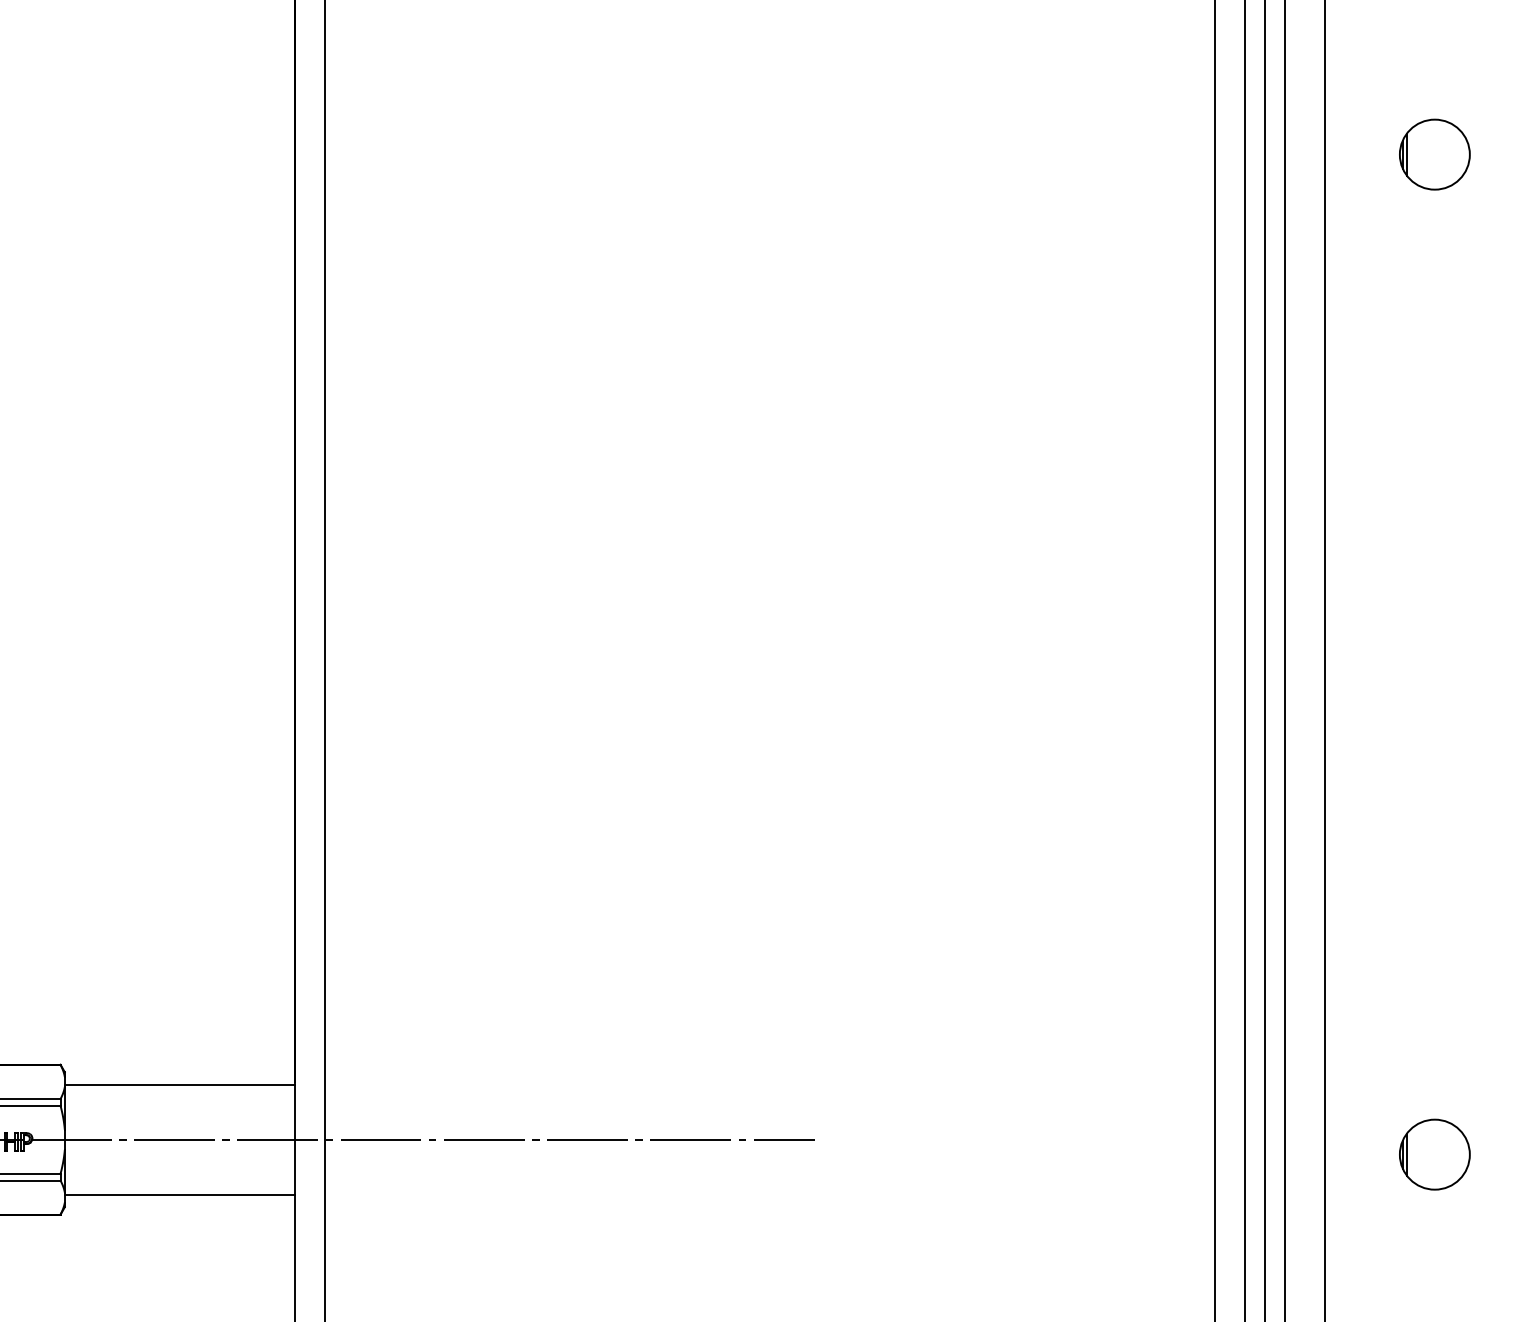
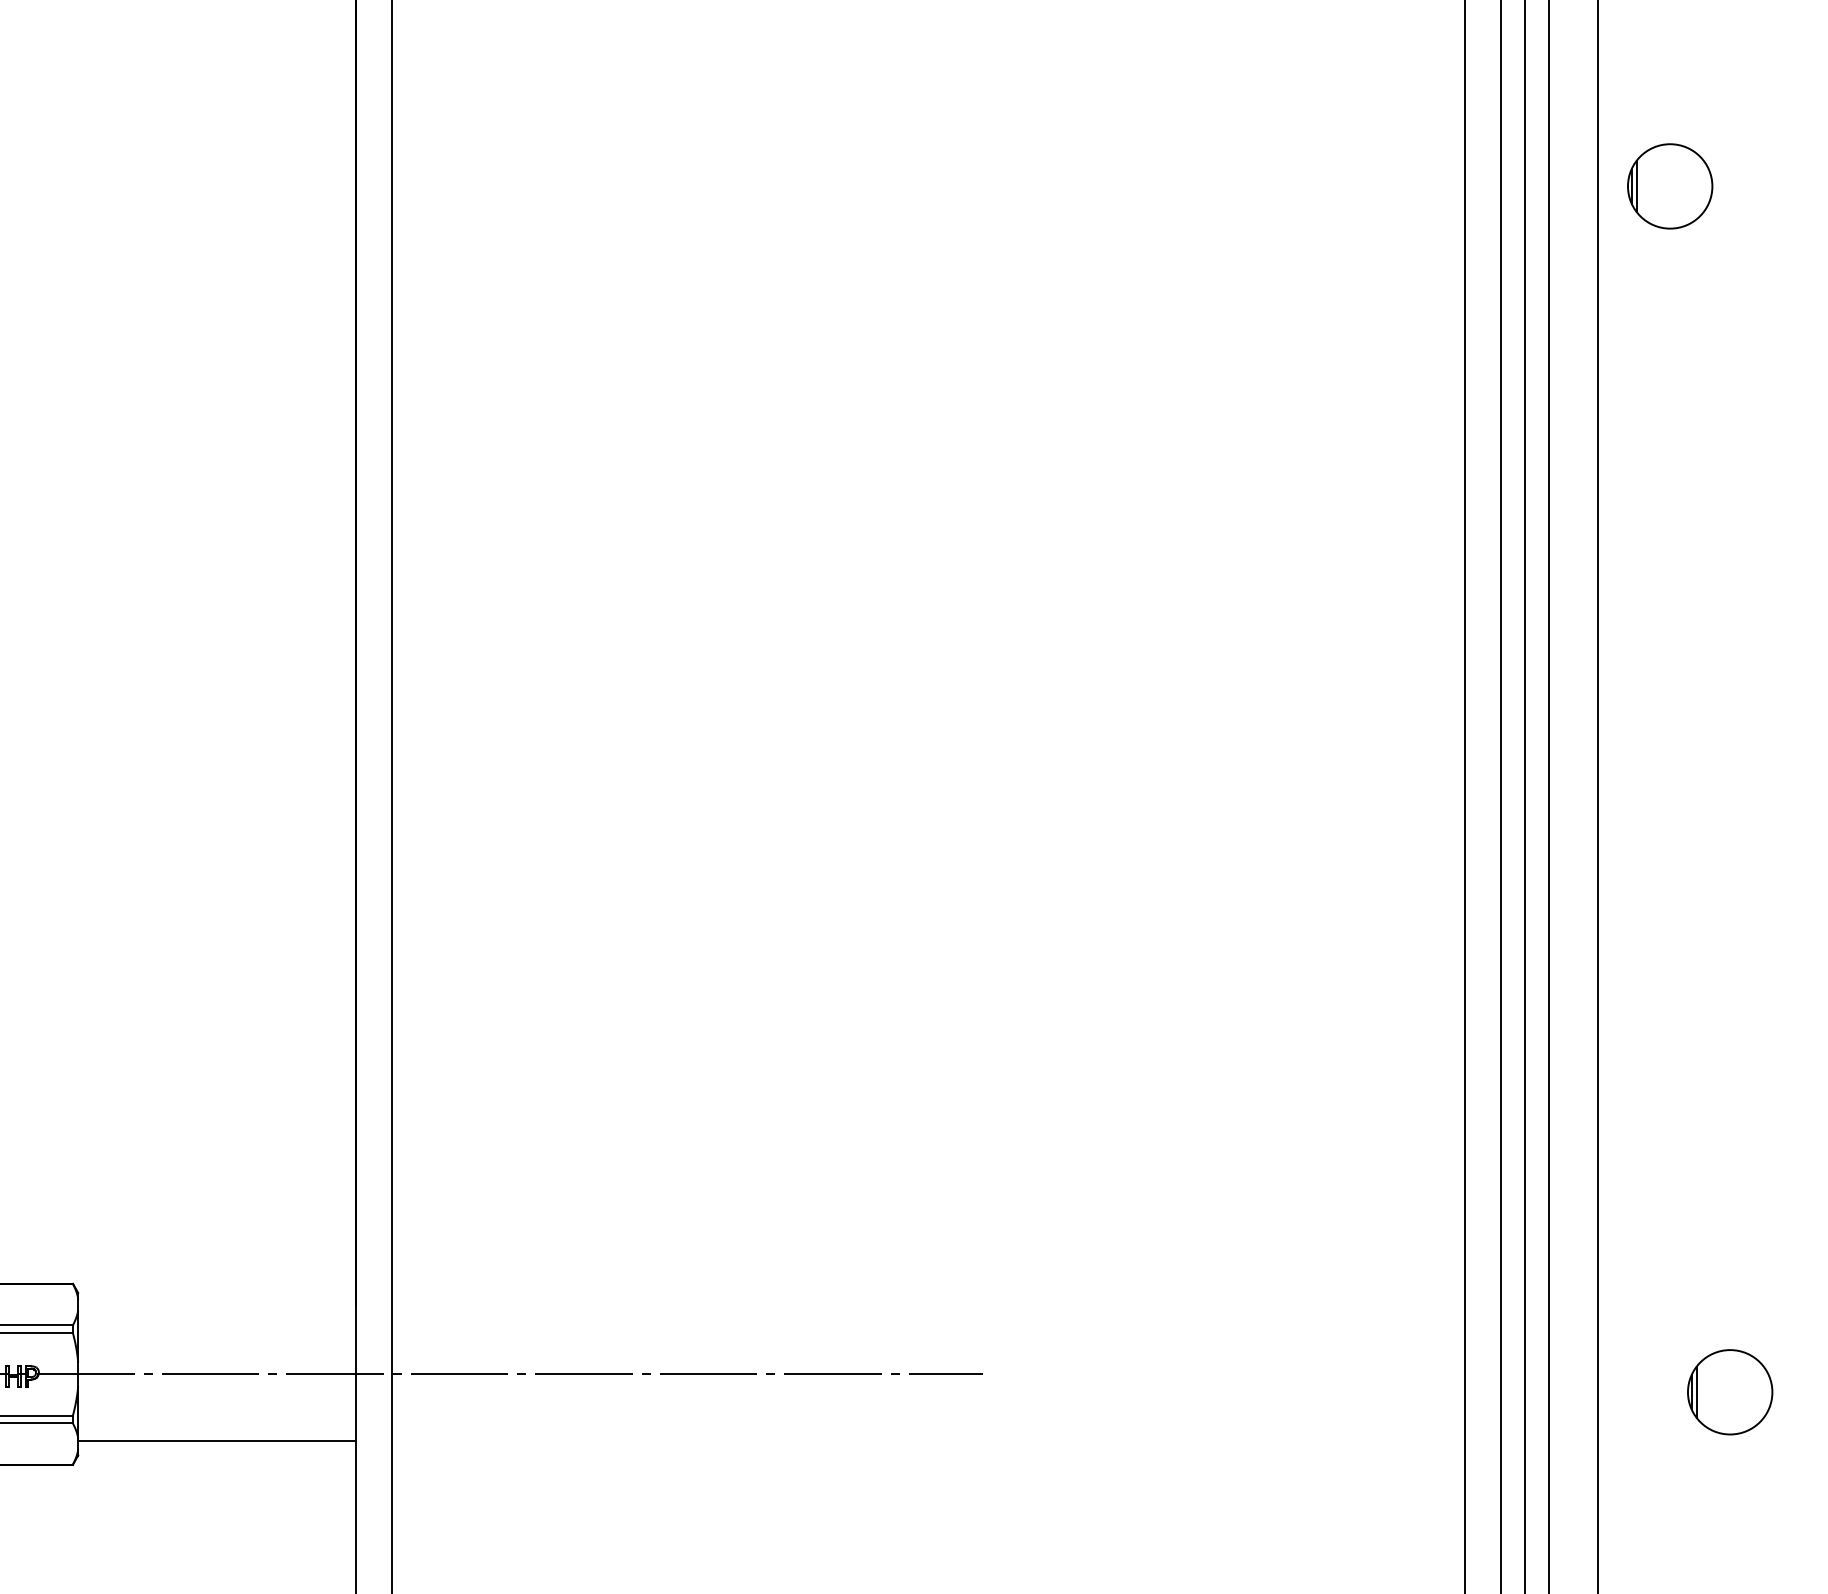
part: (1435, 154) -> (1670, 186), moved
line: (179, 1084) -> (216, 1307), removed

